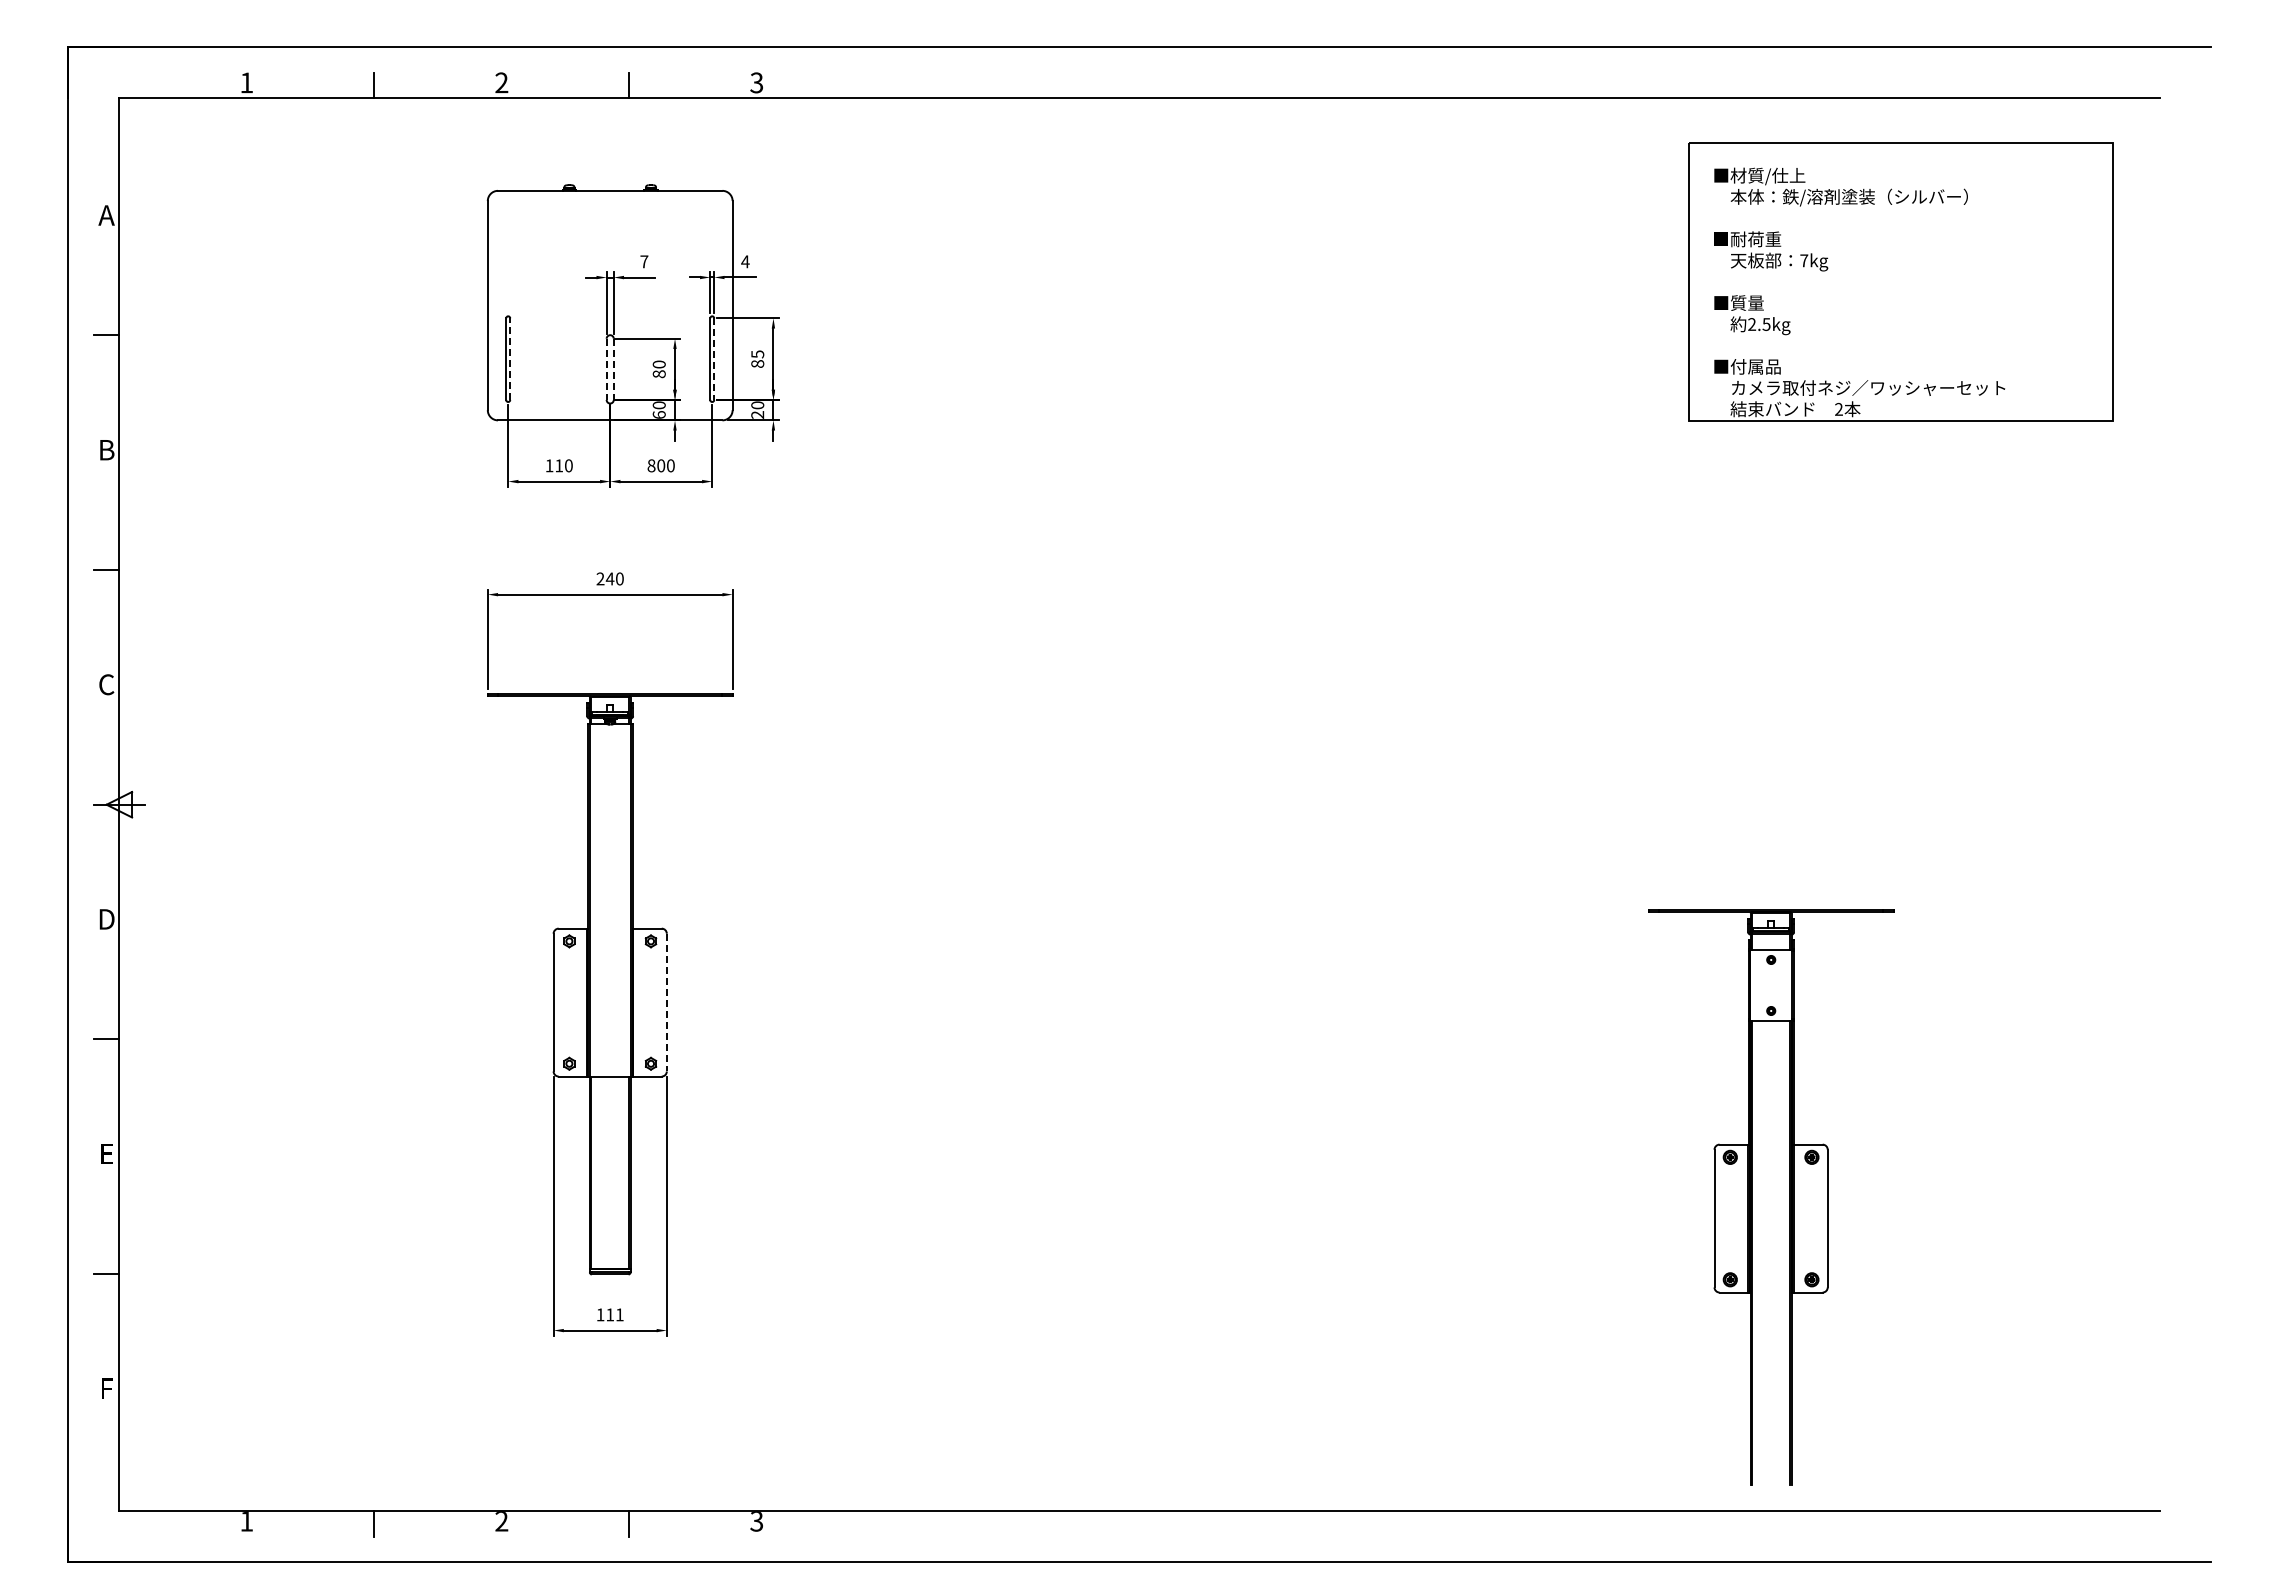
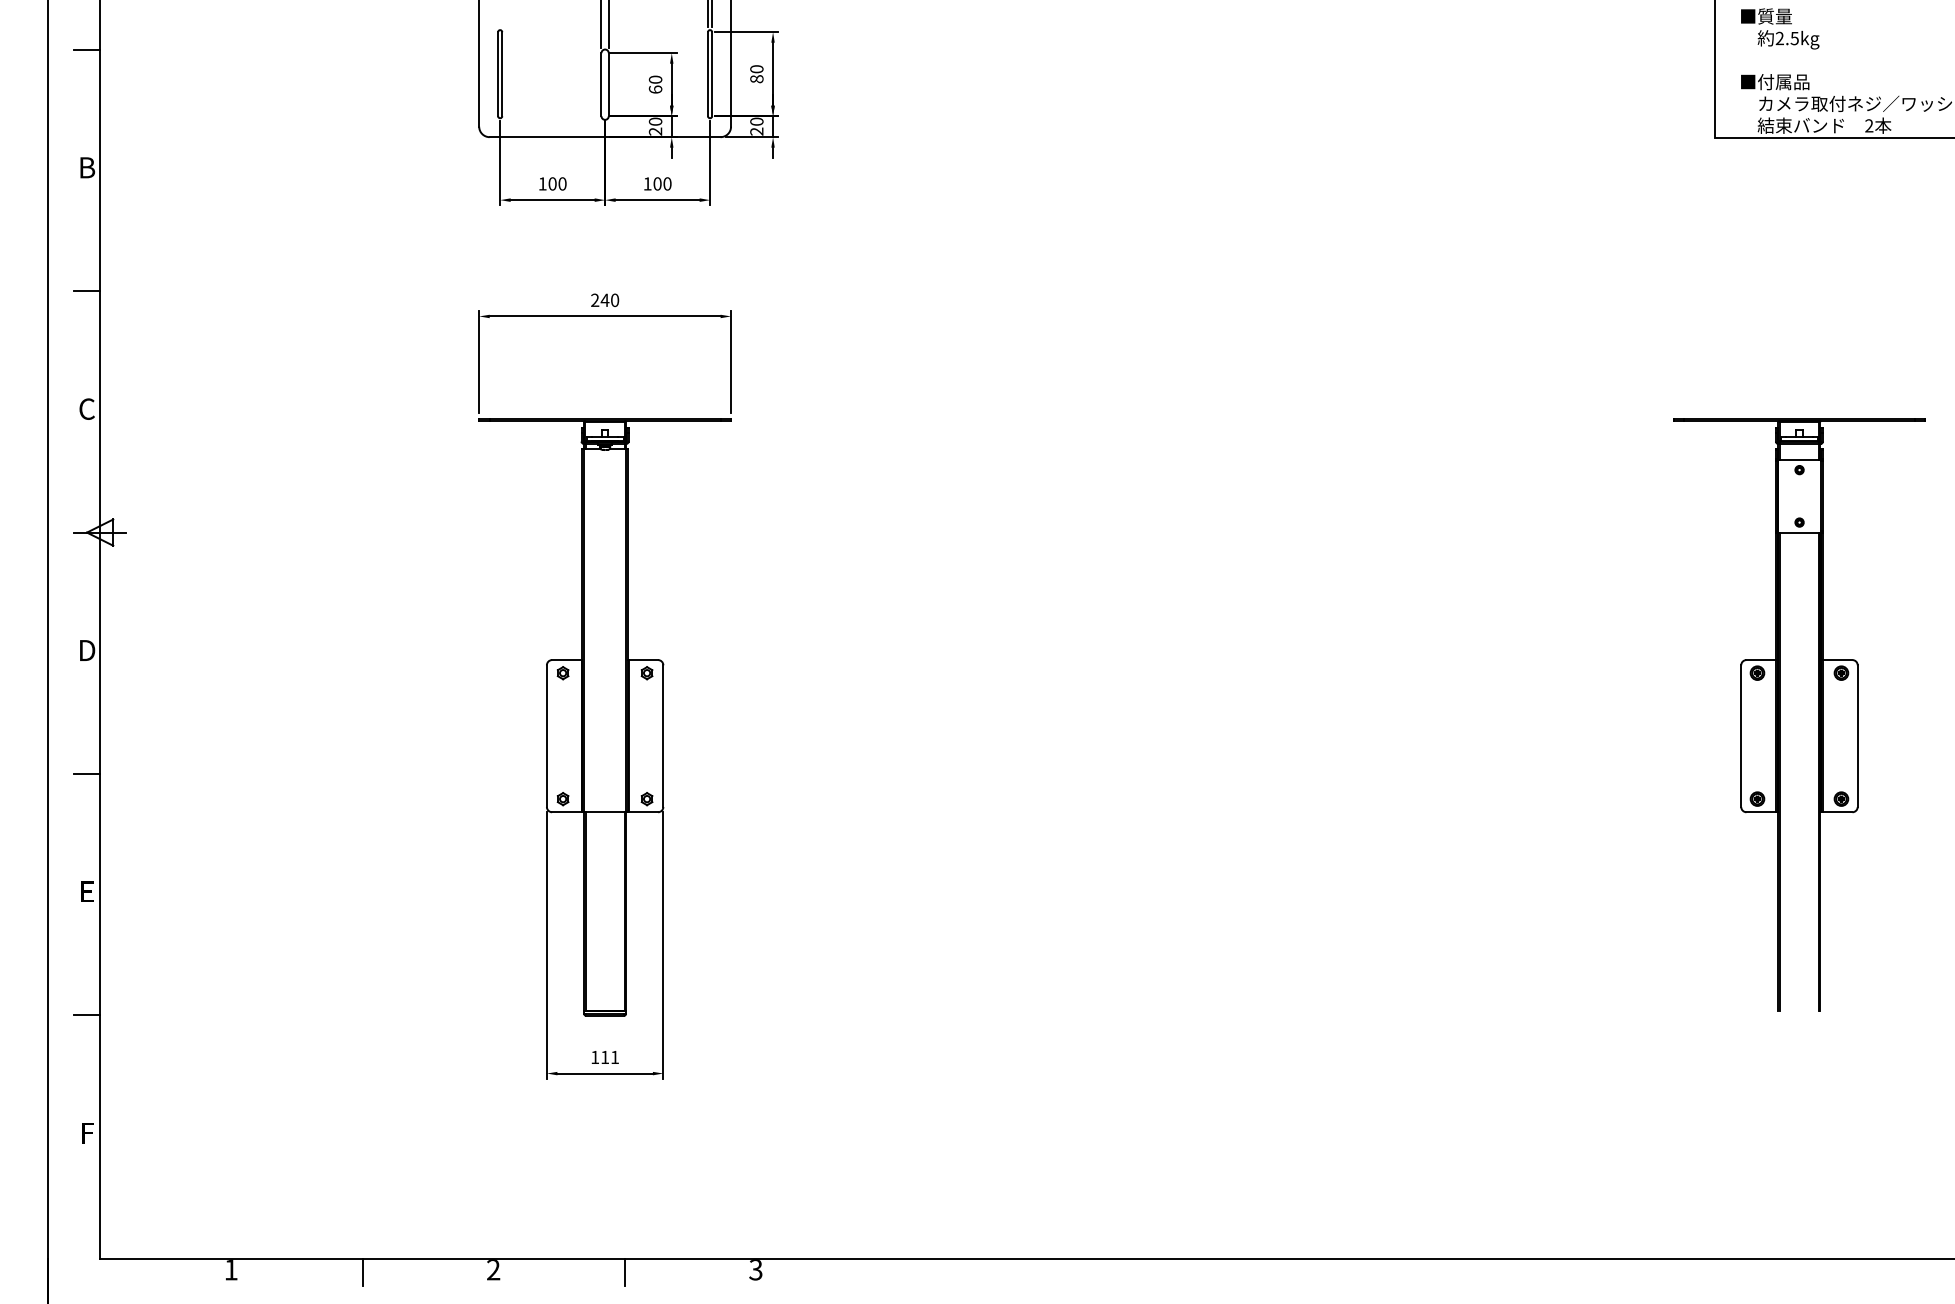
text: (757, 354) -> (756, 69), 85 -> 80
line: (510, 359) -> (502, 74), dashed -> solid
line: (714, 359) -> (712, 74), dashed -> solid
line: (606, 369) -> (601, 84), dashed -> solid
line: (613, 369) -> (608, 84), dashed -> solid
text: (658, 374) -> (654, 89), 80 -> 60
text: (658, 414) -> (654, 131), 60 -> 20
text: (559, 465) -> (552, 183), 110 -> 100
text: (651, 465) -> (647, 183), 800 -> 100
line: (666, 1002) -> (663, 736), dashed -> solid
part: (1789, 1197) -> (1818, 714), moved

